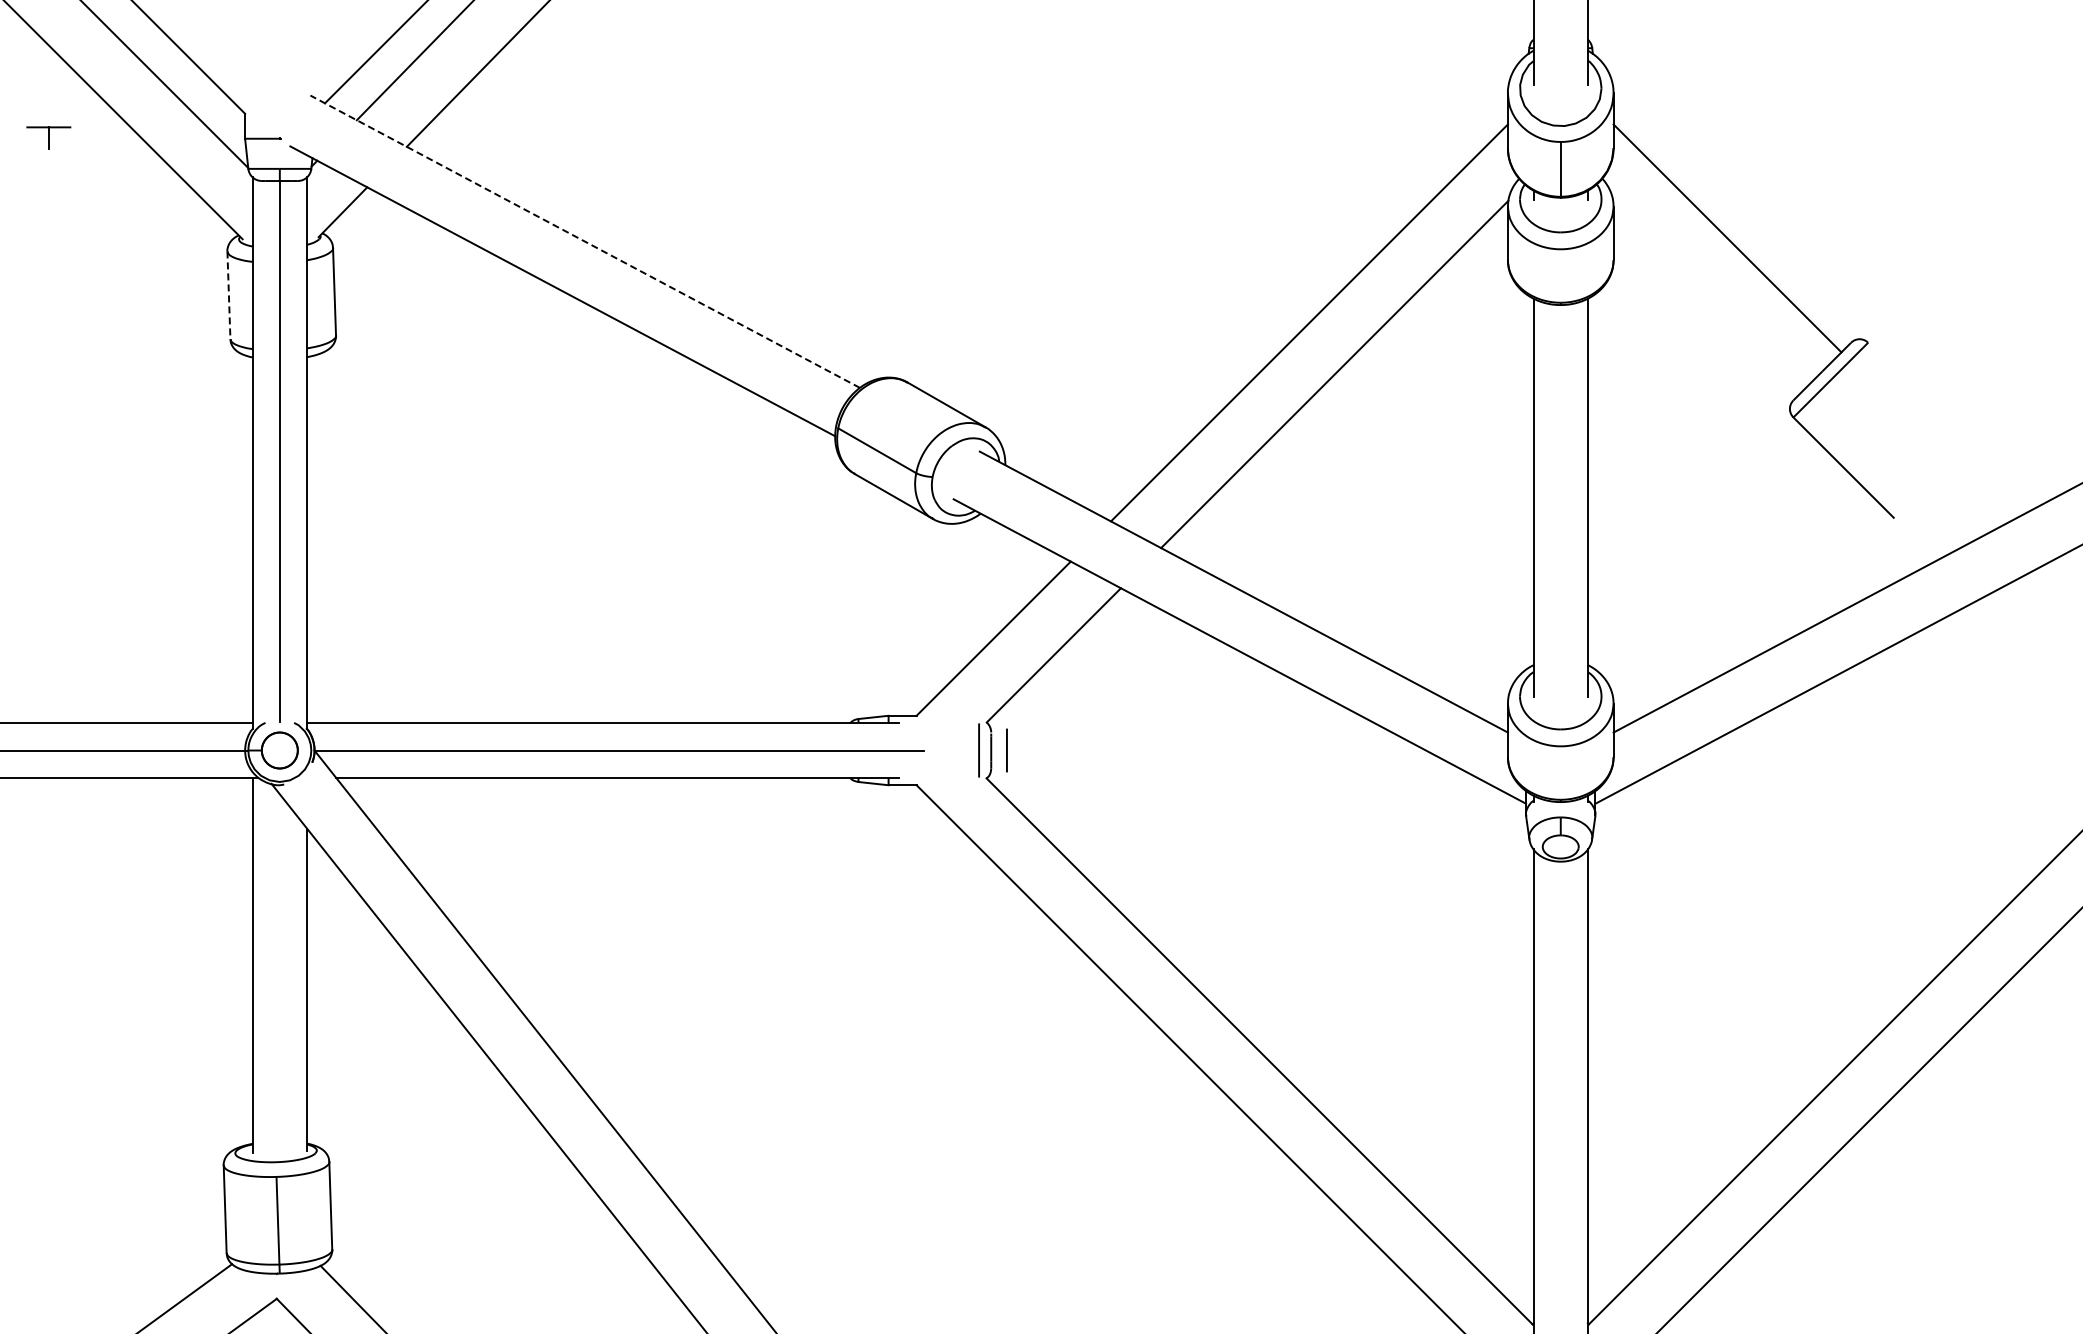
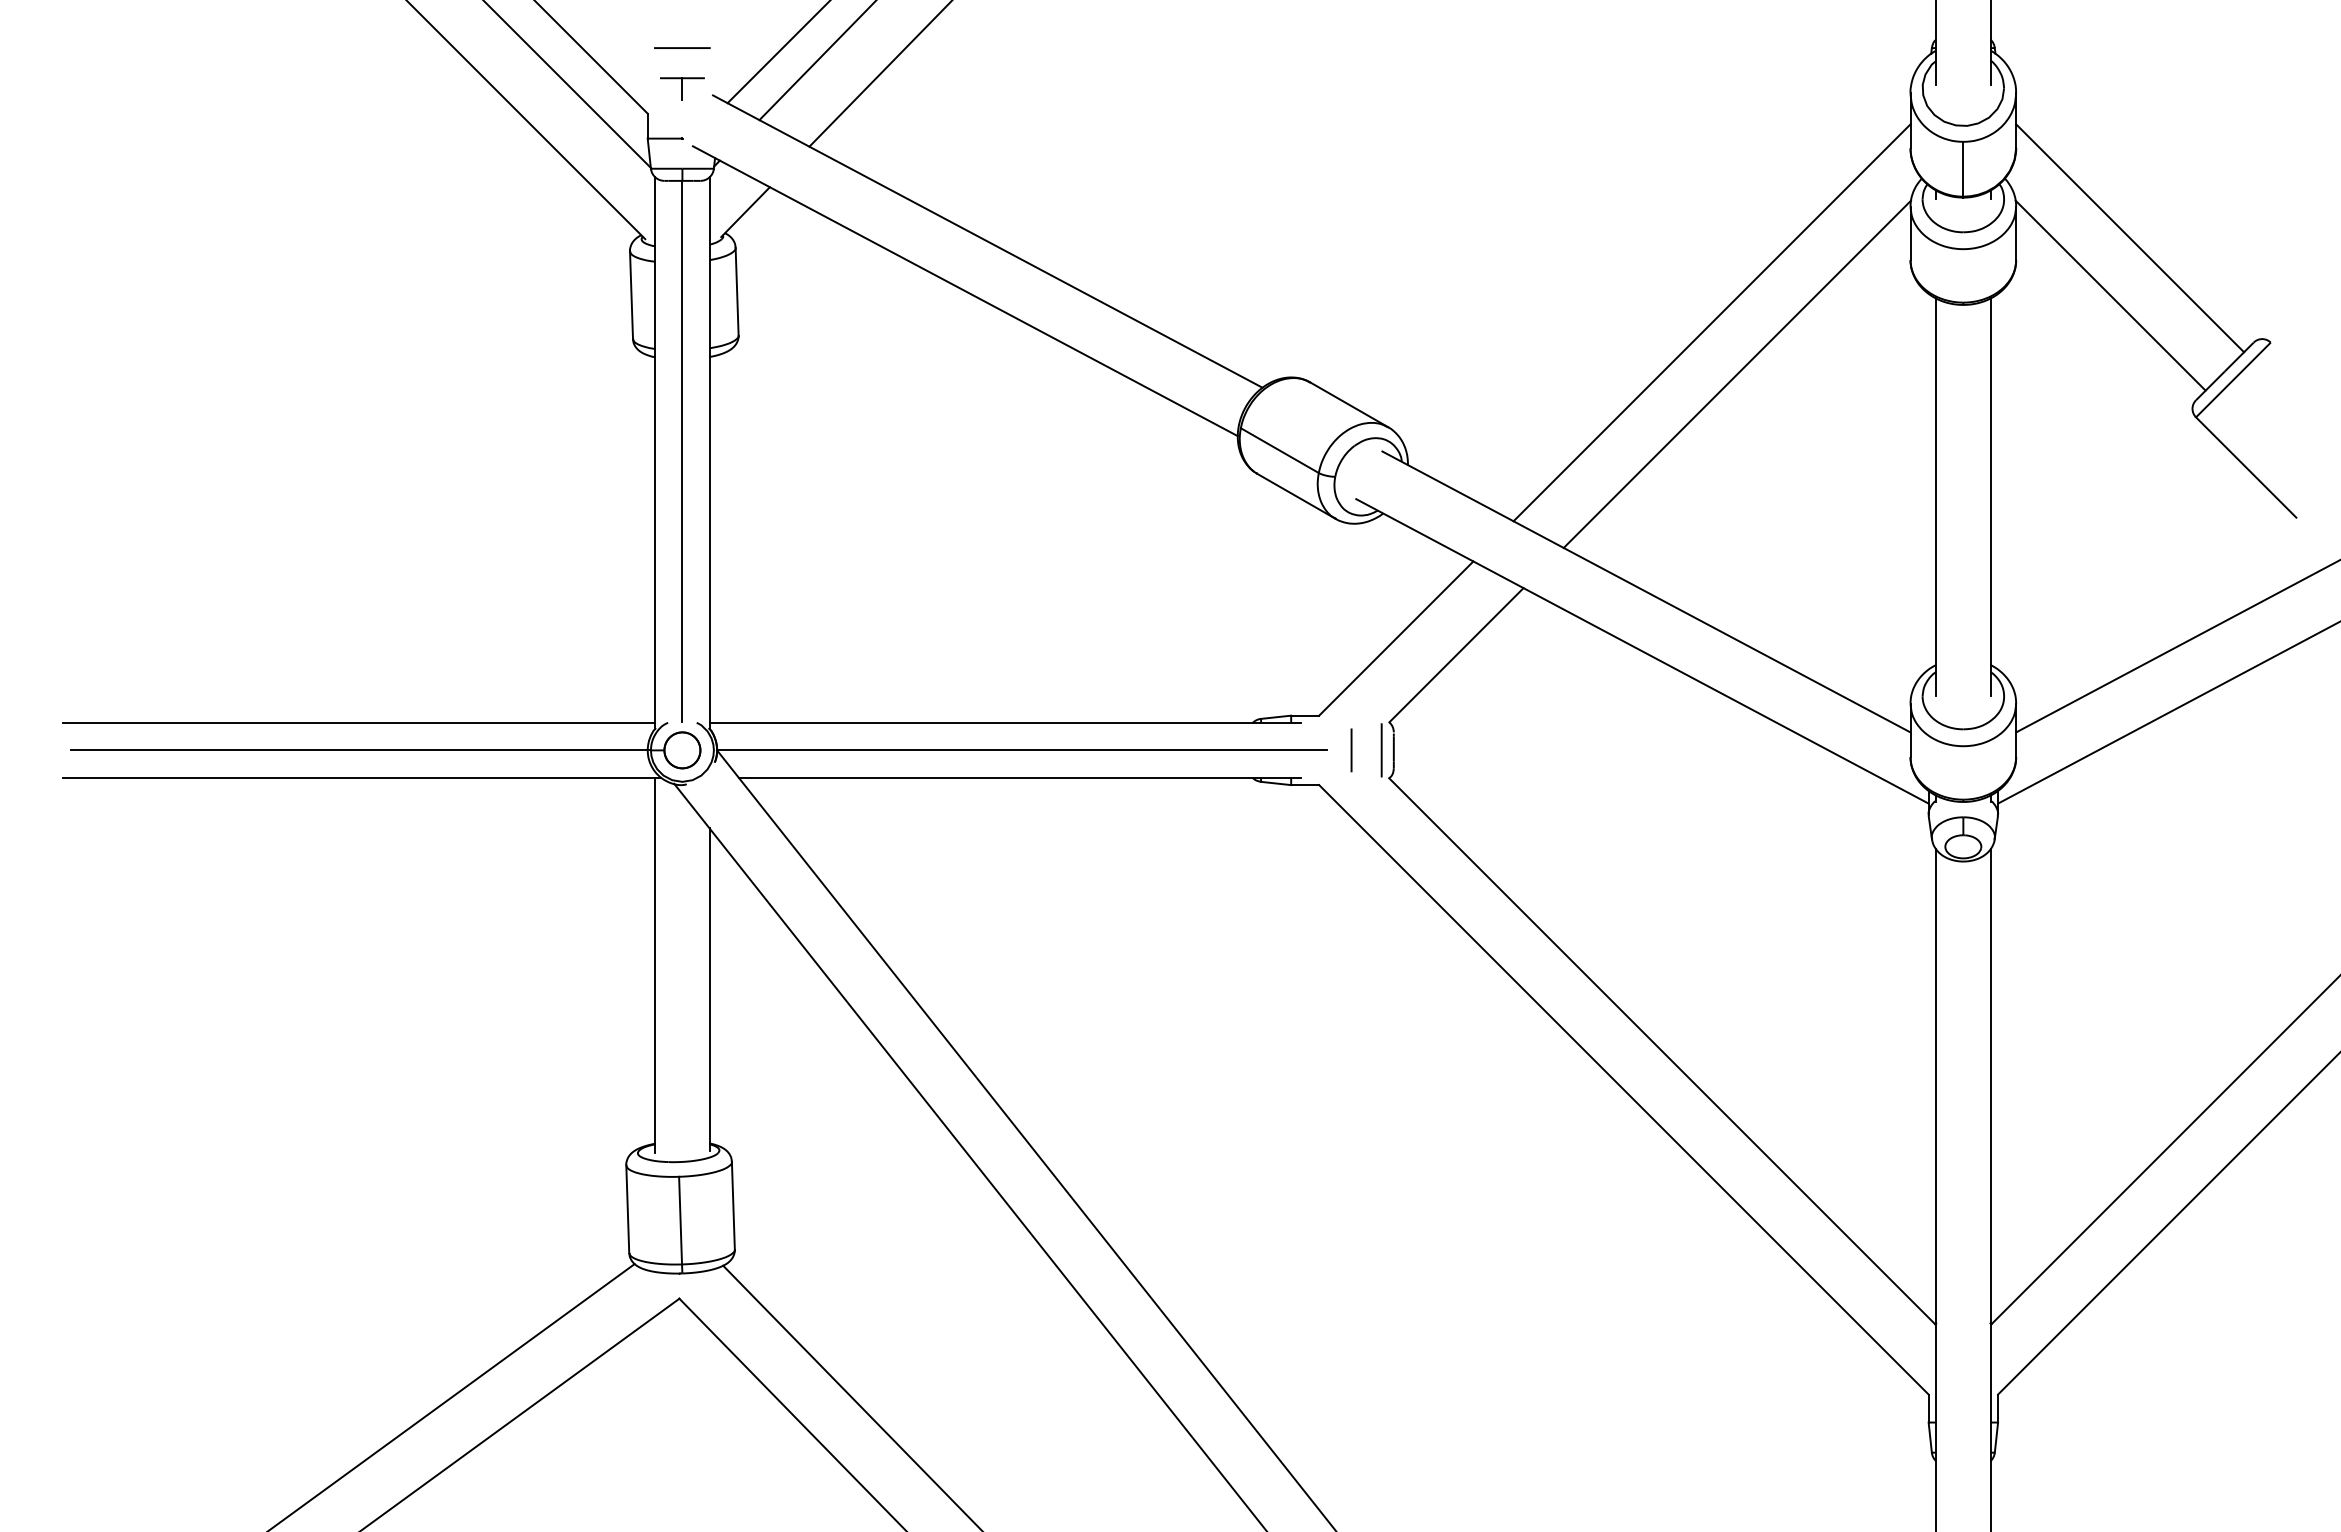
line: (279, 47) -> (682, 47), added
part: (48, 137) -> (682, 88), moved
line: (584, 241) -> (987, 241), dashed -> solid
line: (228, 295) -> (631, 295), dashed -> solid
line: (1707, 295) -> (2110, 295), added
line: (1006, 750) -> (1351, 750), moved

